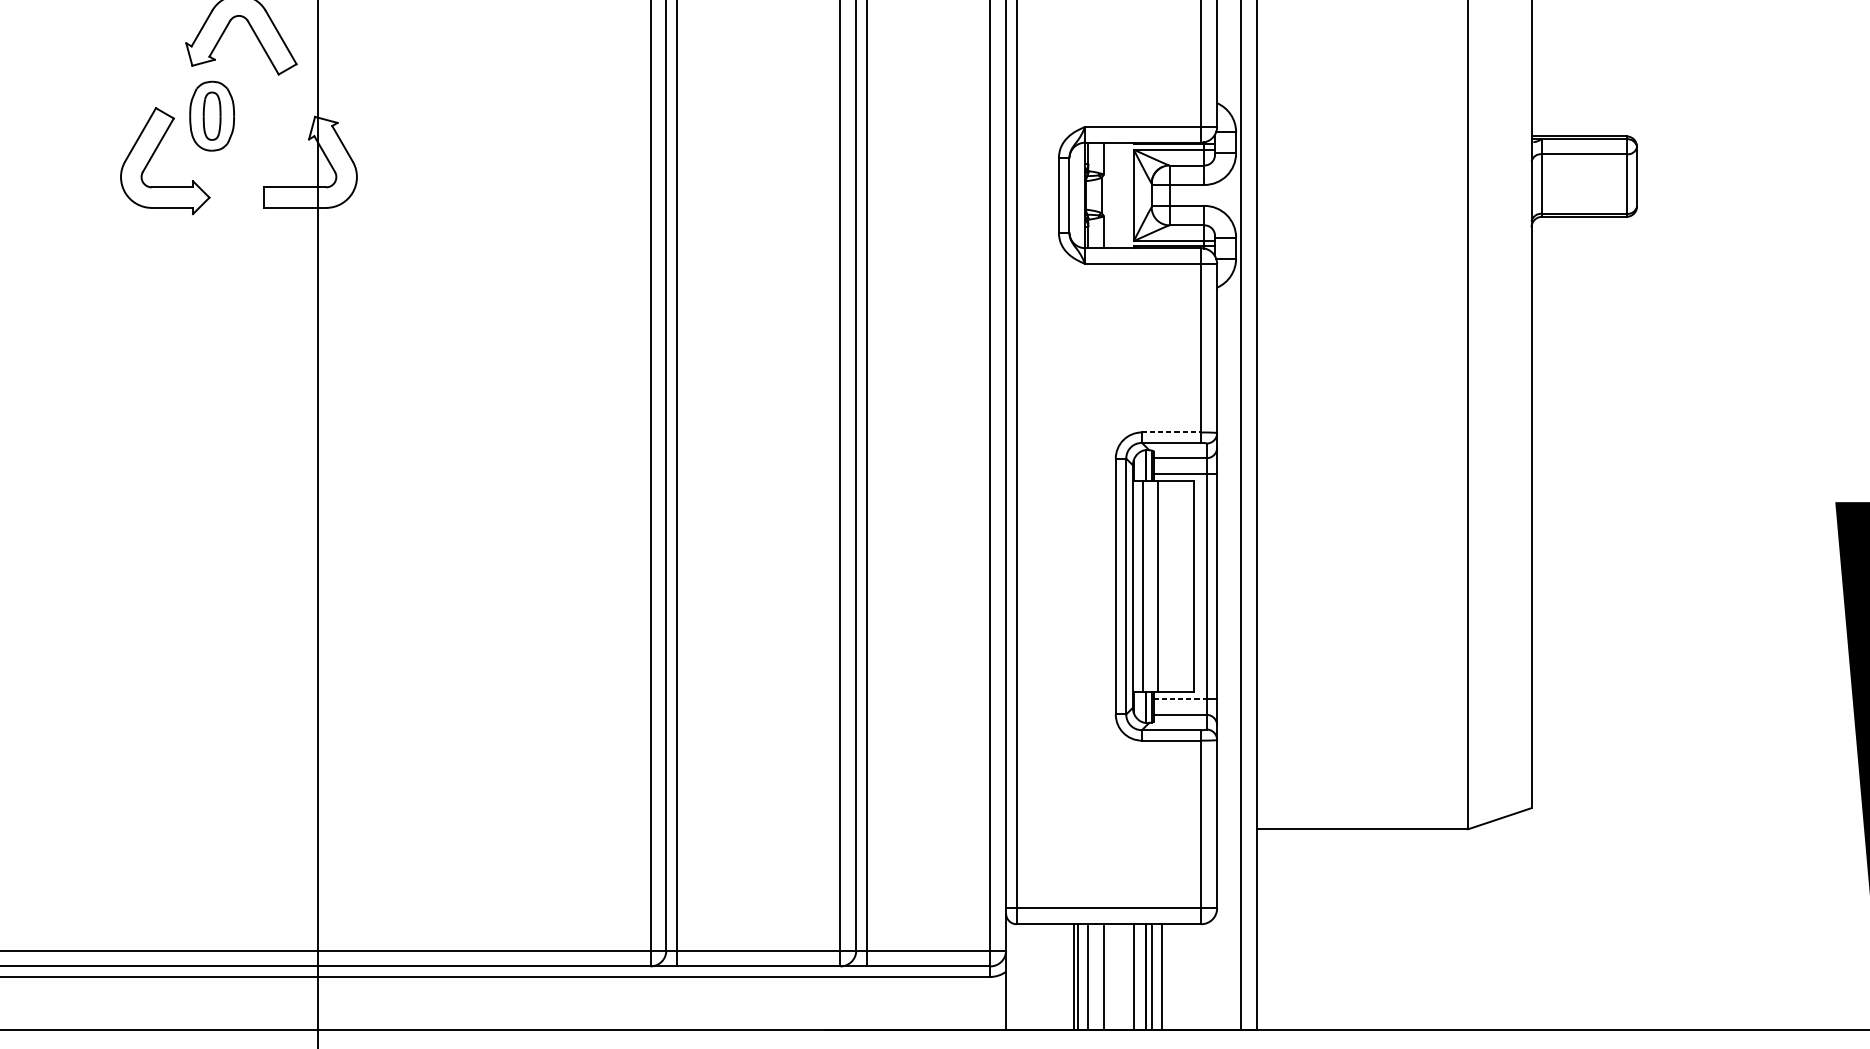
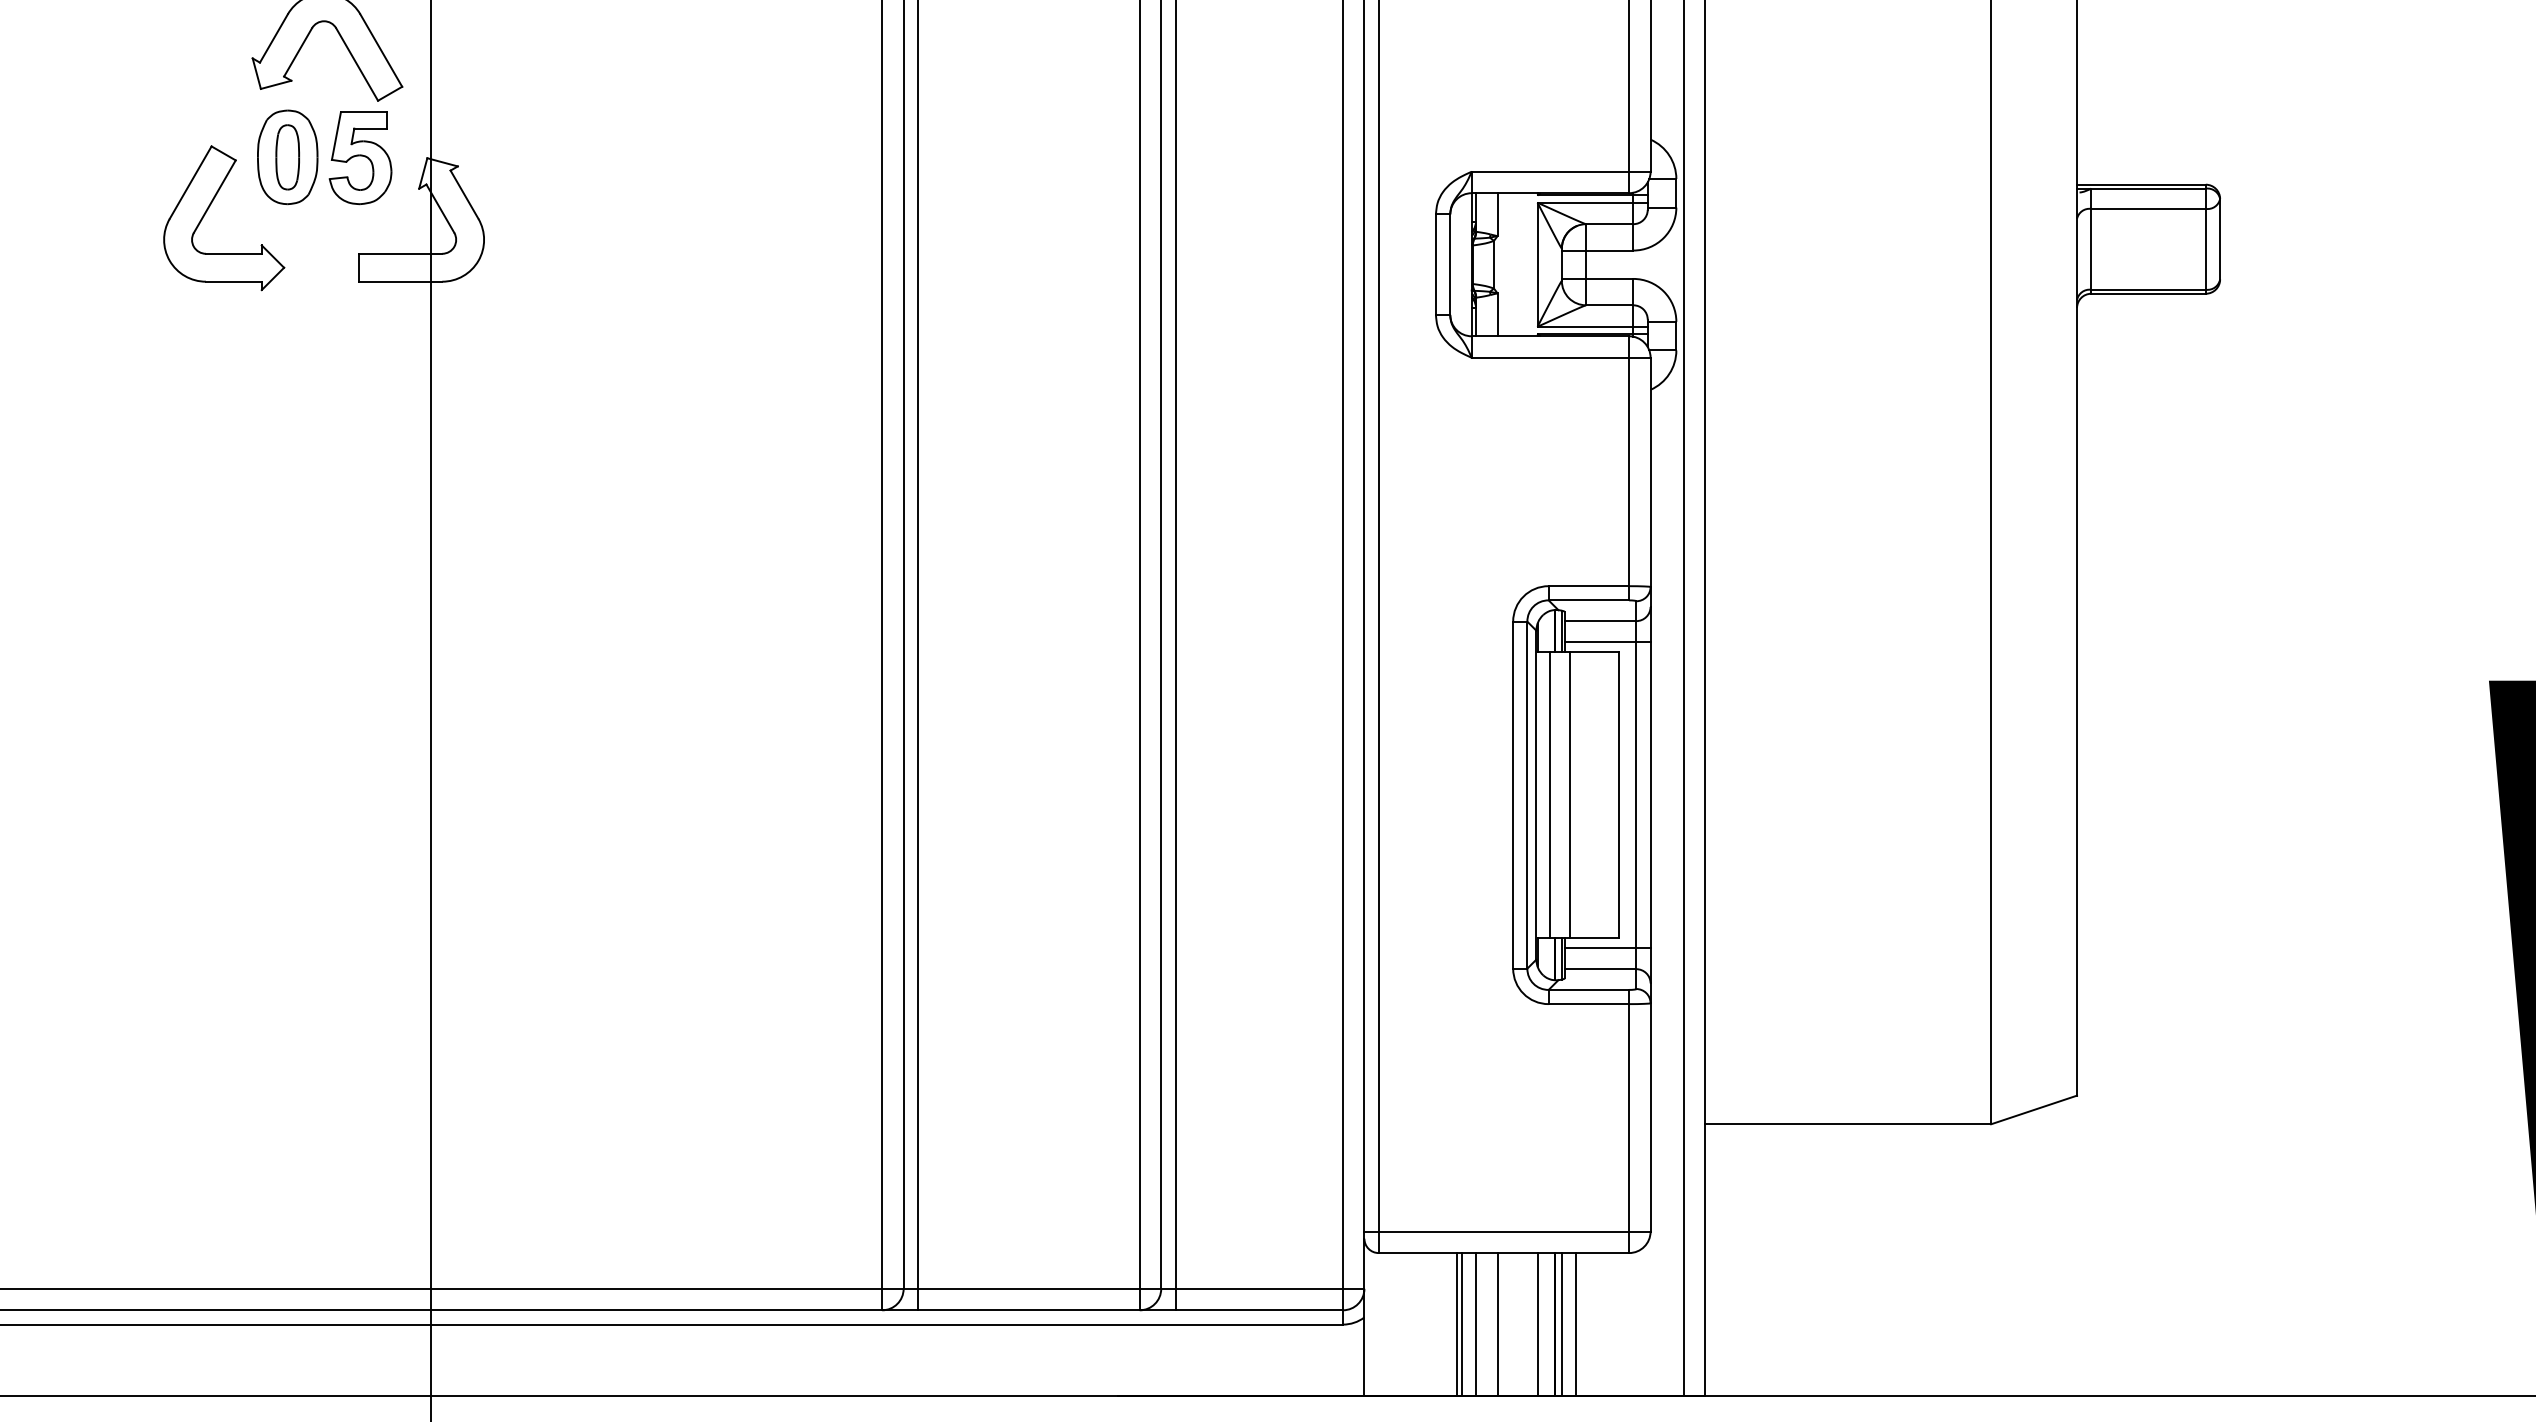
part: (265, 117) -> (360, 158), added
line: (1172, 432) -> (1589, 586), dashed -> solid
line: (1180, 698) -> (1600, 947), dashed -> solid

